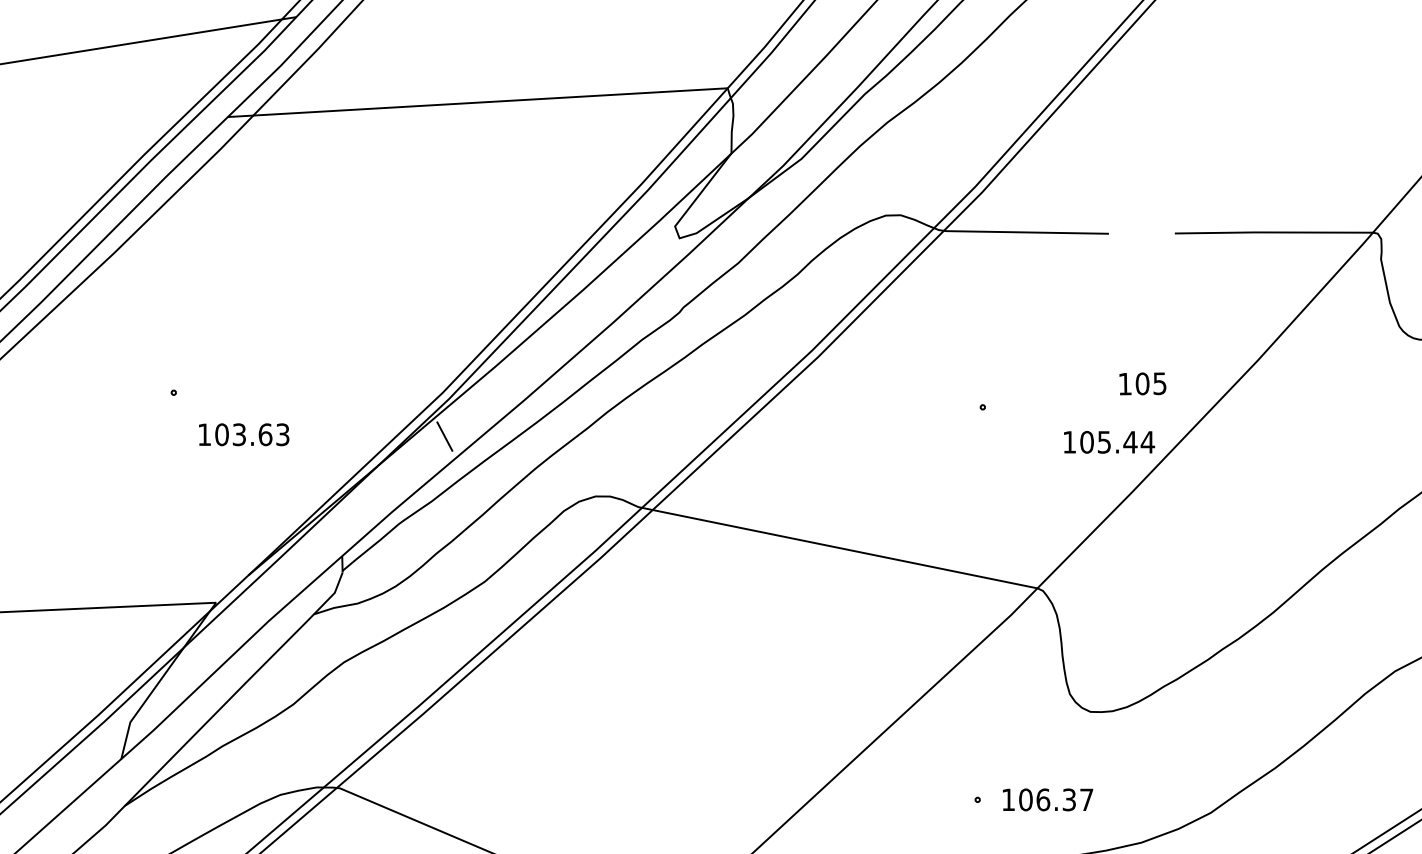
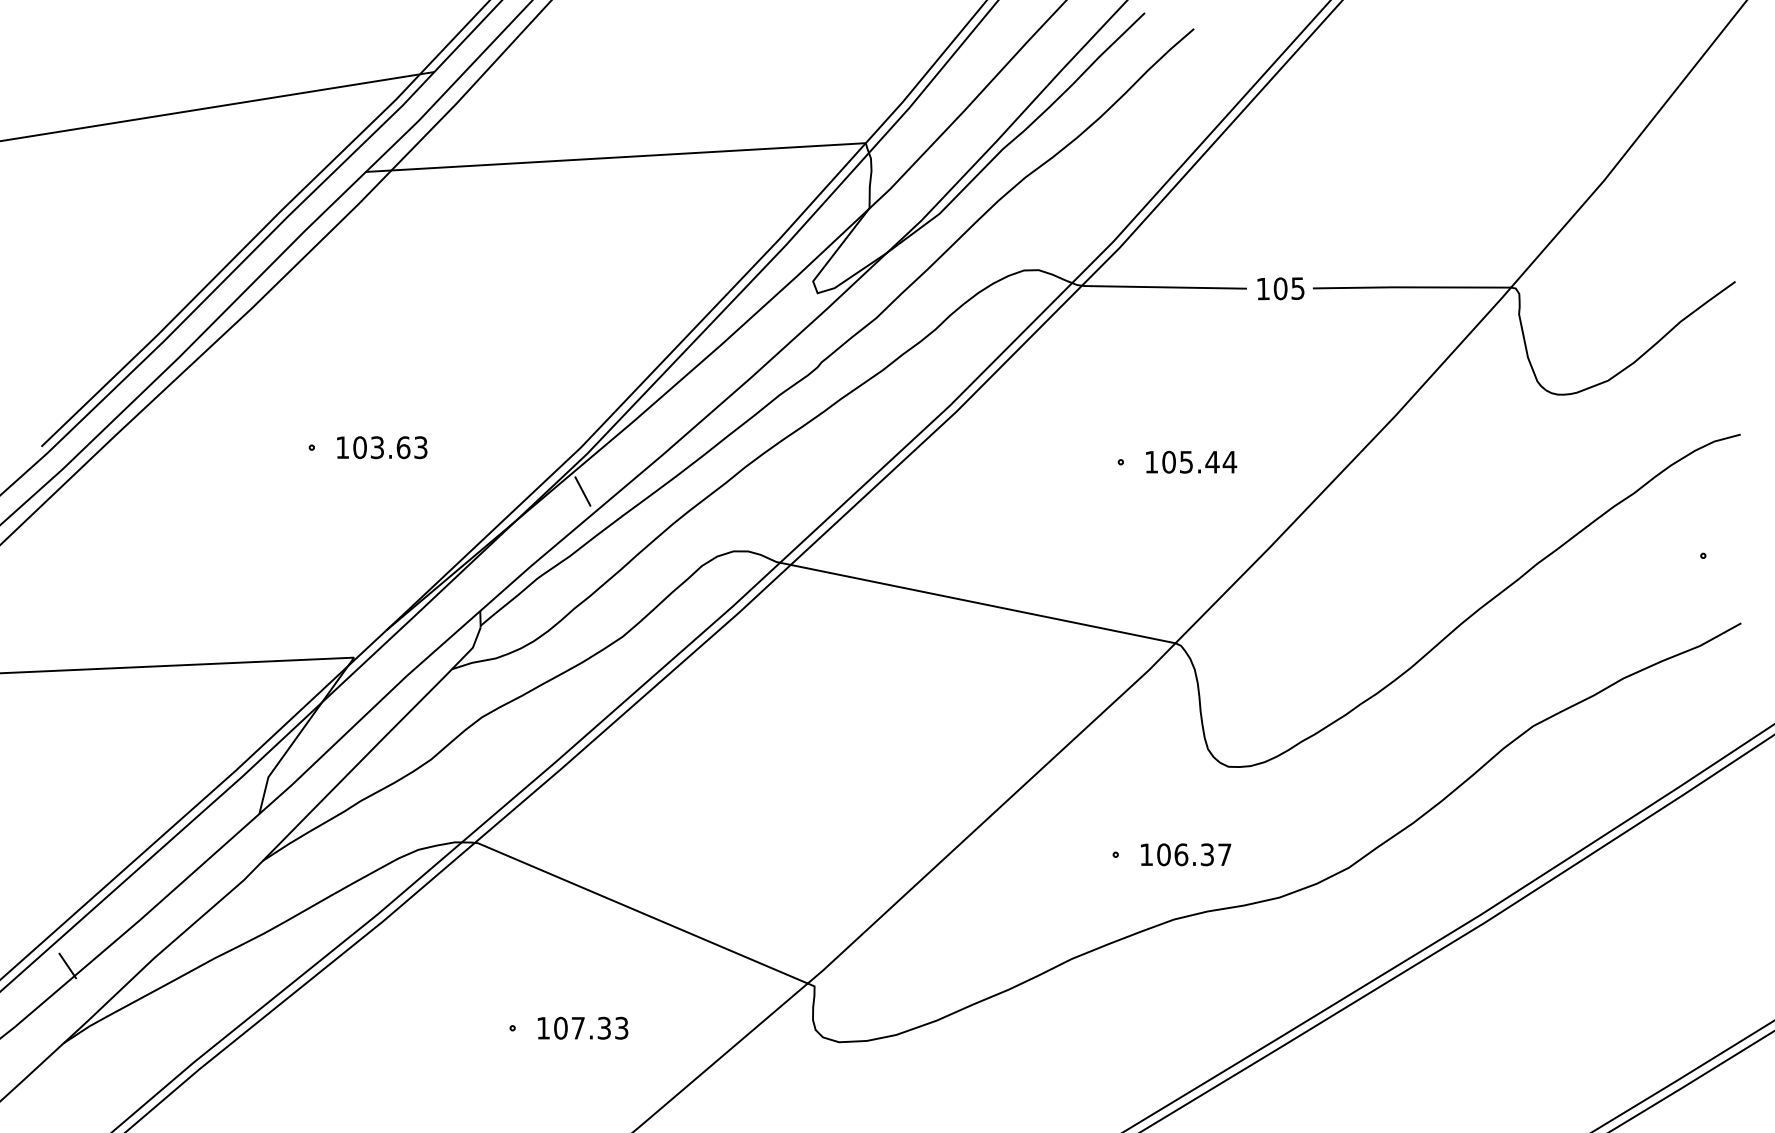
text: (1142, 383) -> (1280, 288), moved
text: (244, 434) -> (382, 447), moved
text: (1109, 441) -> (1191, 461), moved

